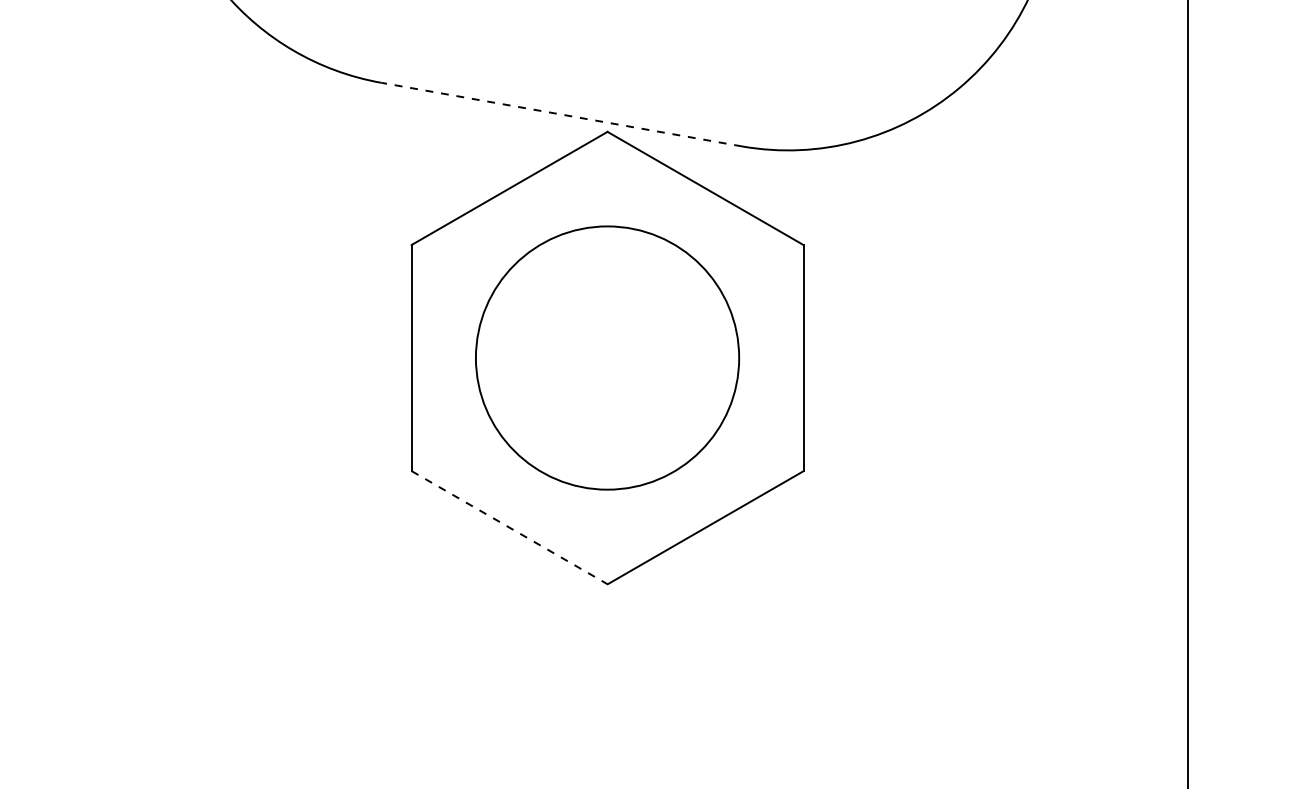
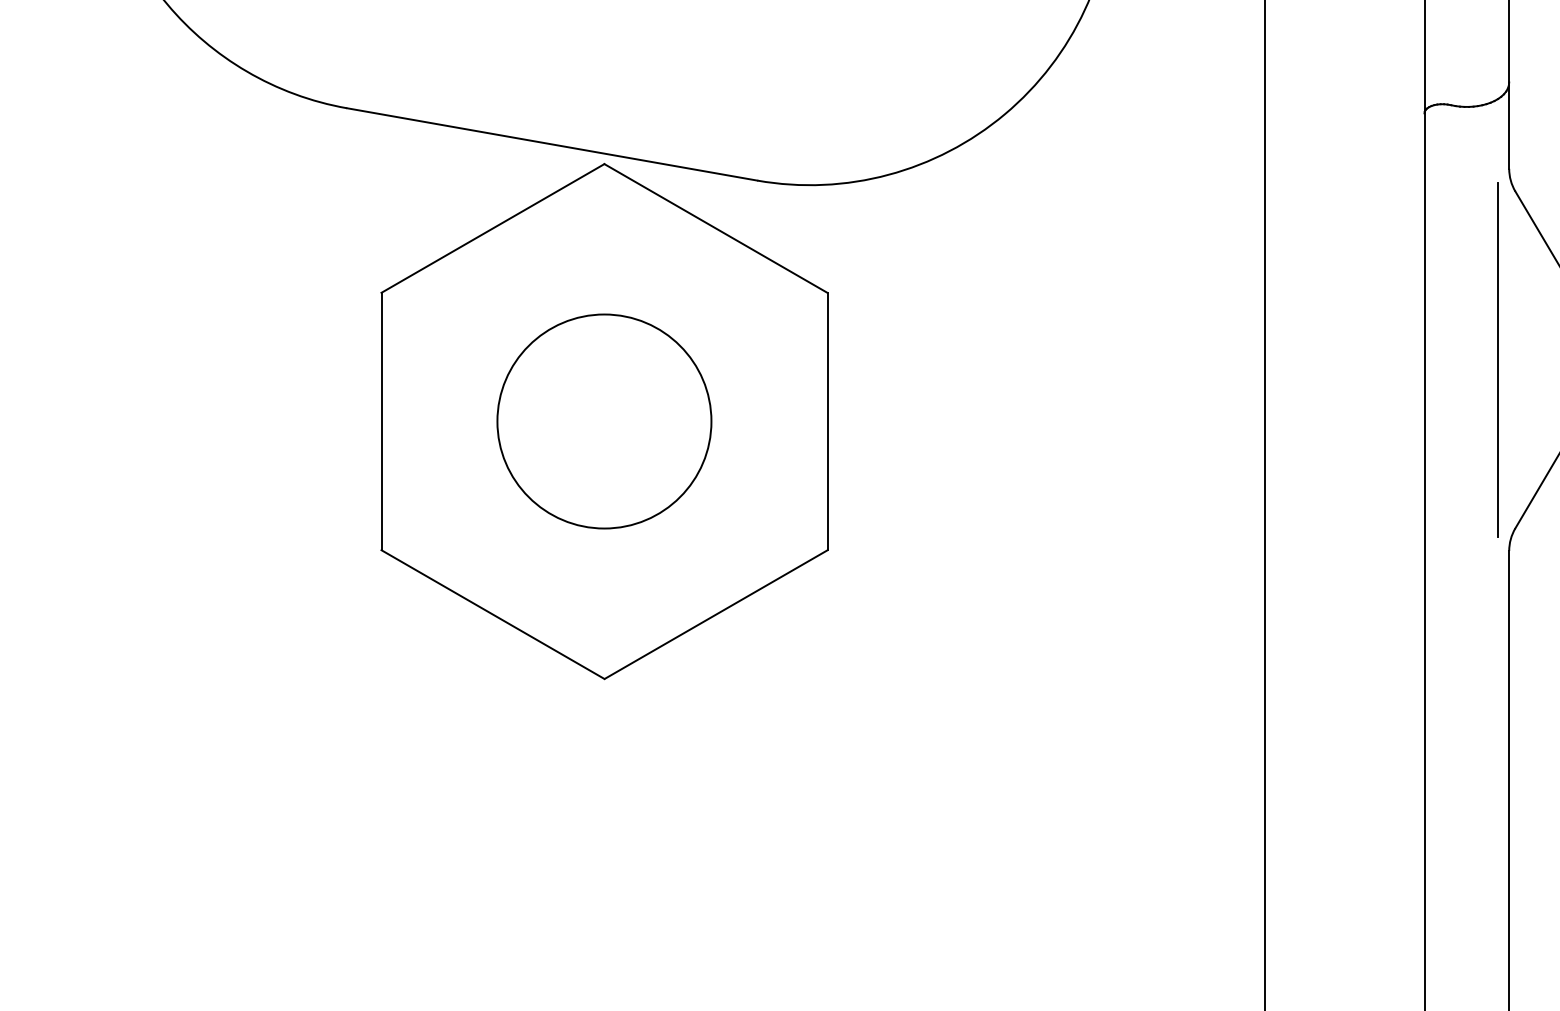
line: (561, 114) -> (551, 144), dashed -> solid
circle: (607, 358) -> (604, 421), size x0.71
line: (509, 527) -> (492, 614), dashed -> solid

